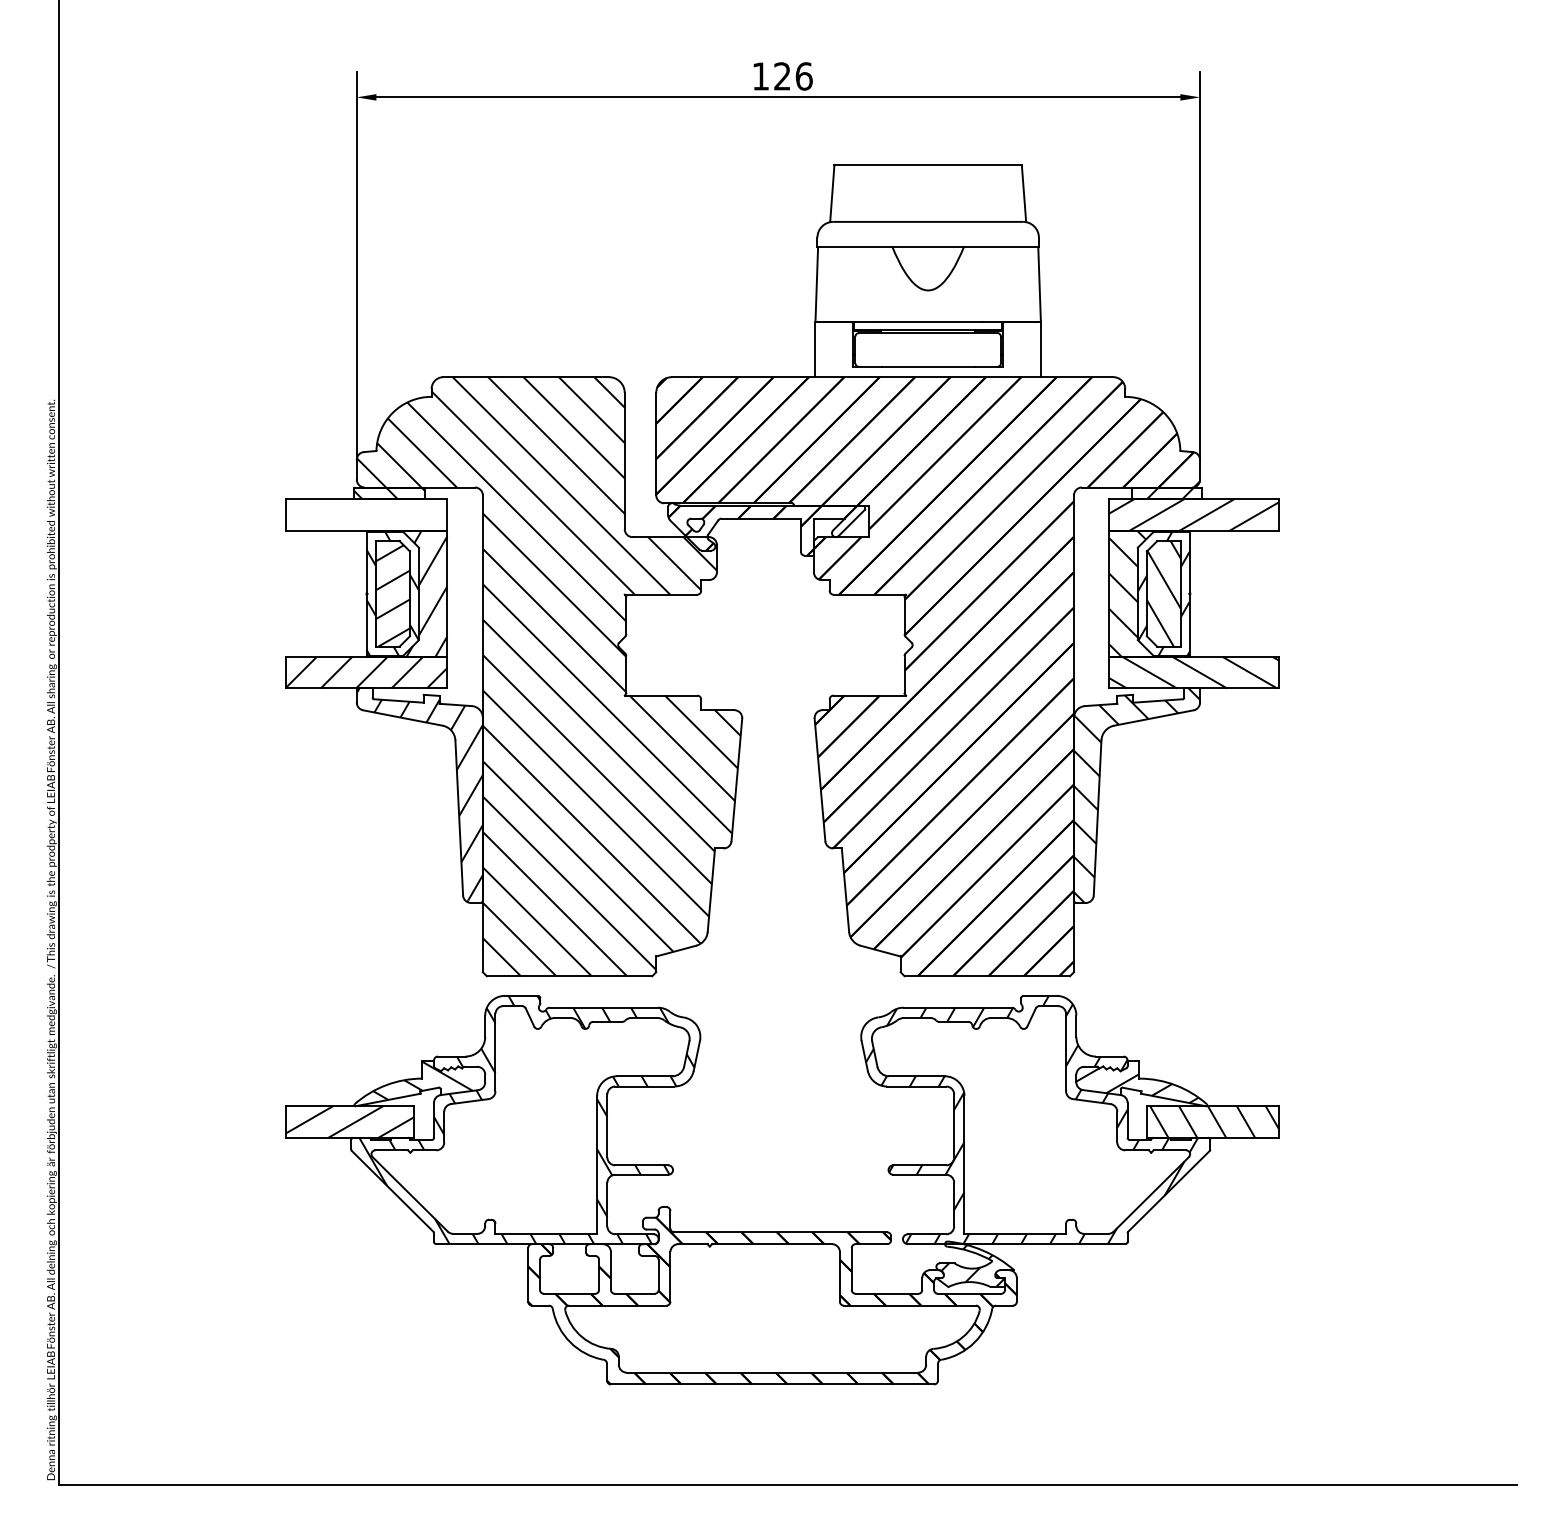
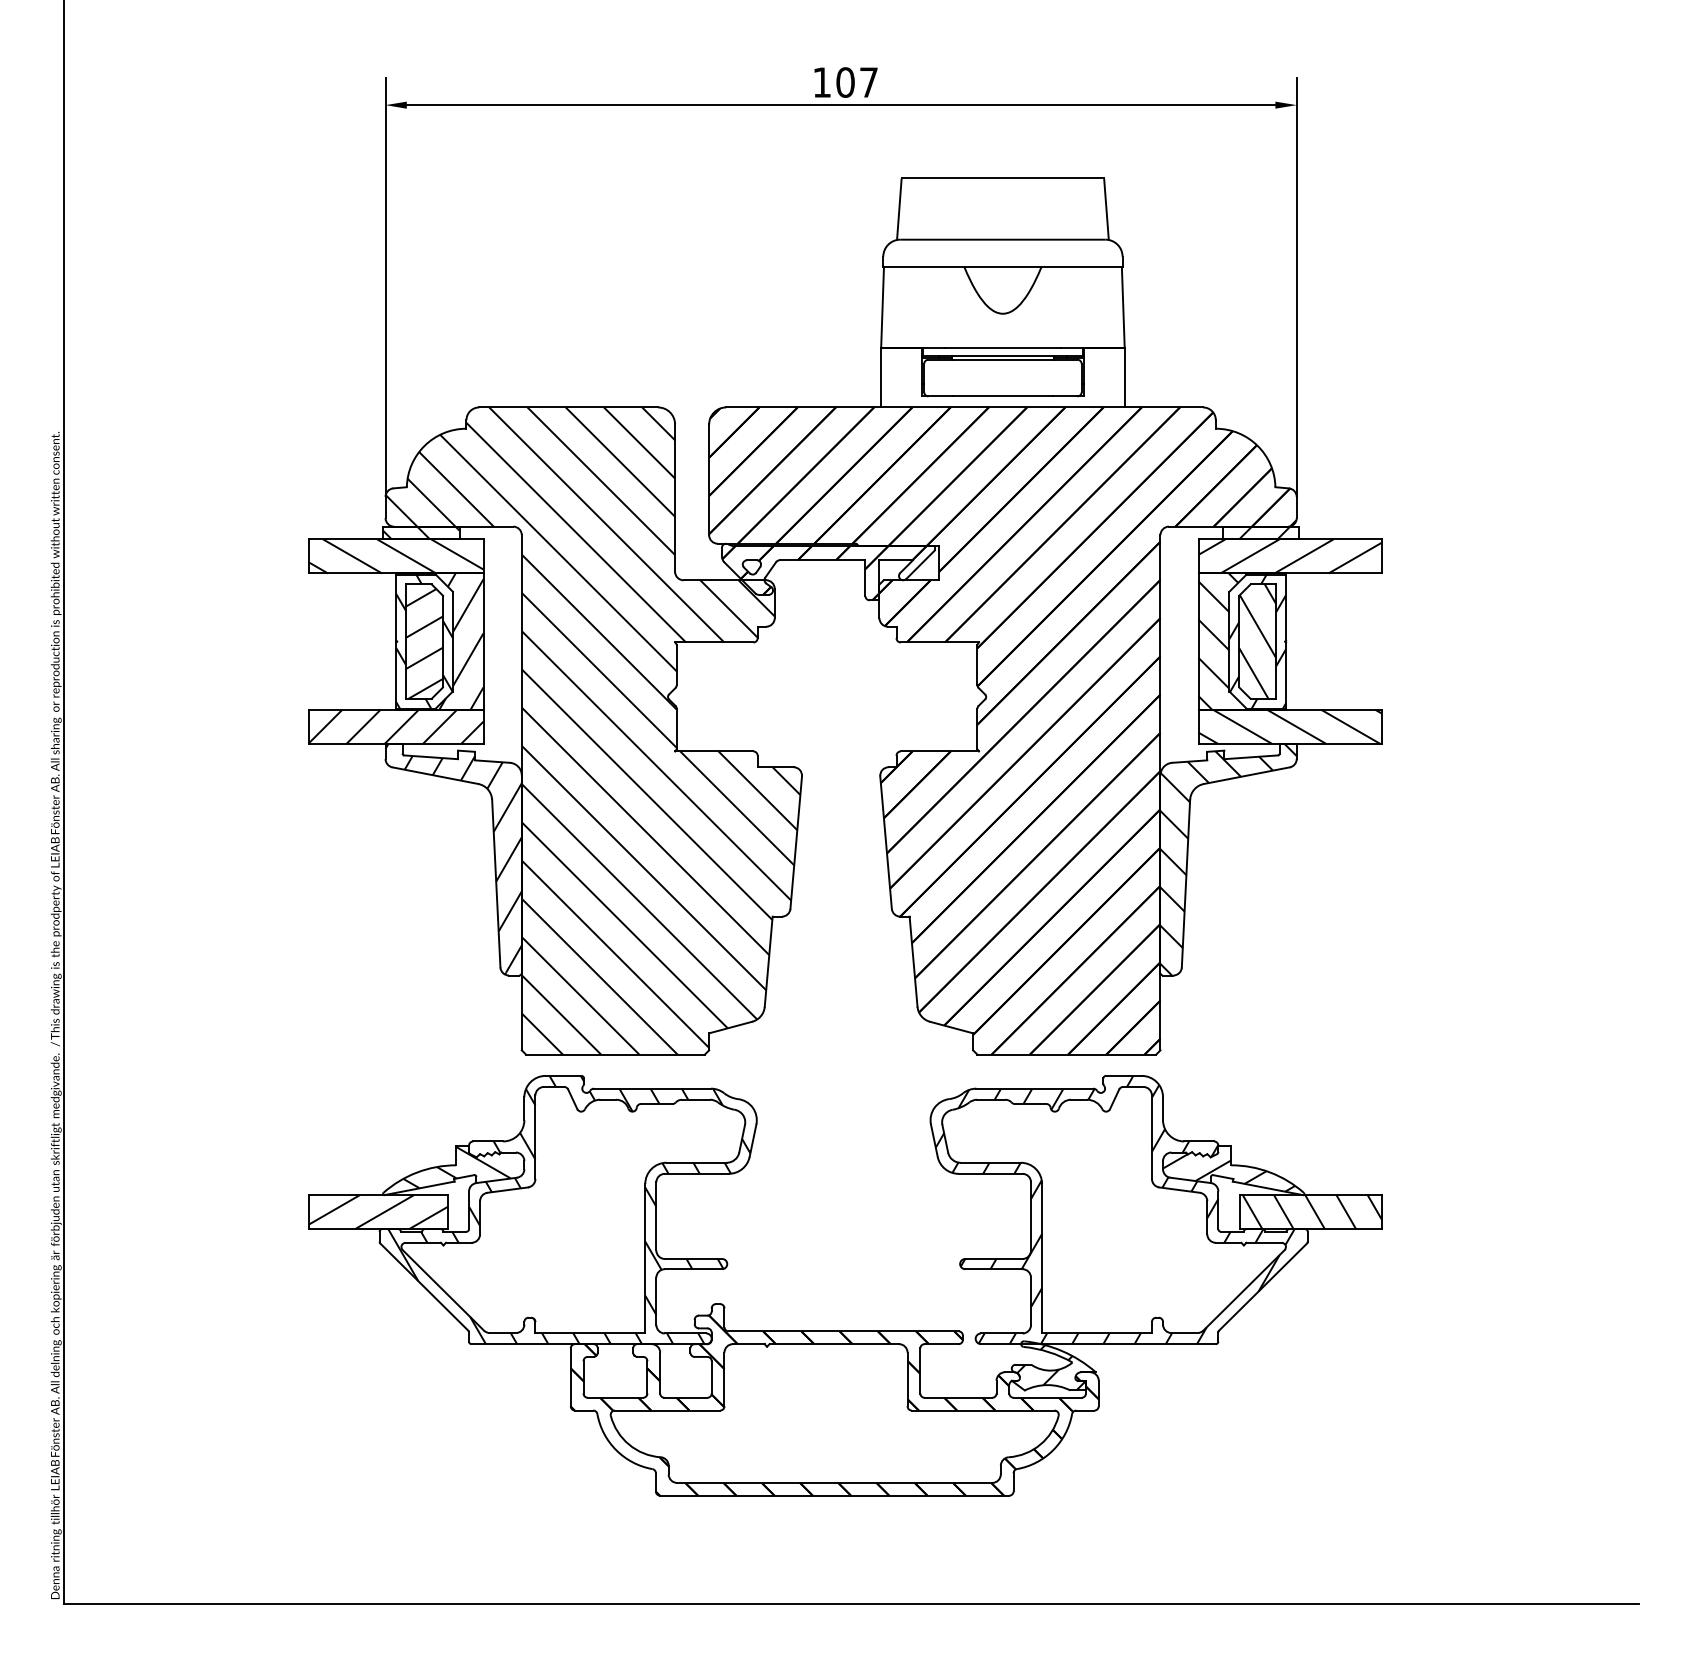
text: (793, 76) -> (857, 82), 126 -> 107
hatch: (366, 514) -> (396, 555), added

